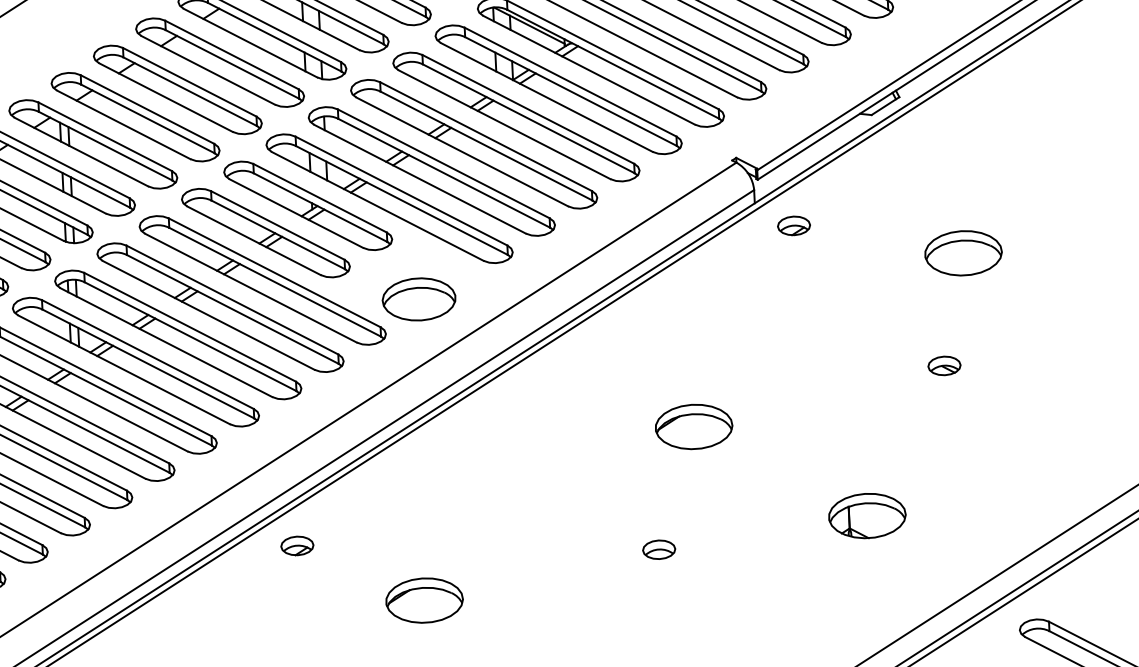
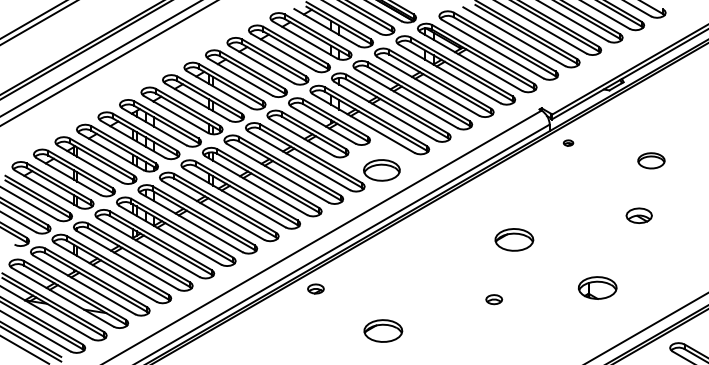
part: (793, 224) -> (568, 142), size x0.6
part: (963, 252) -> (651, 160), size x0.7
part: (944, 365) -> (639, 215), size x1.6
part: (424, 599) -> (383, 330), moved

